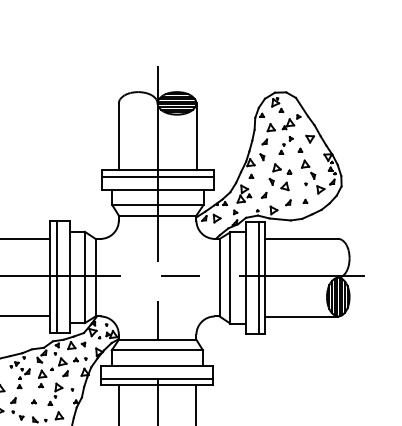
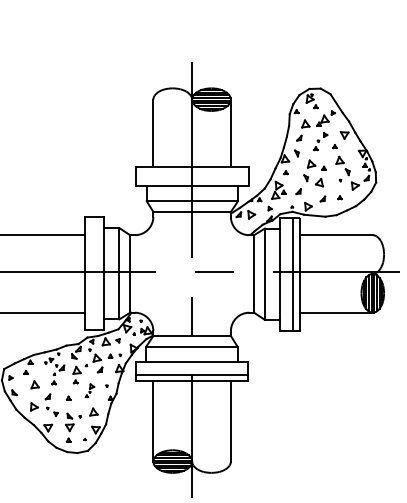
line: (158, 176) -> (192, 172), removed
line: (57, 277) -> (91, 273), removed
part: (55, 394) -> (89, 390), size x0.6

